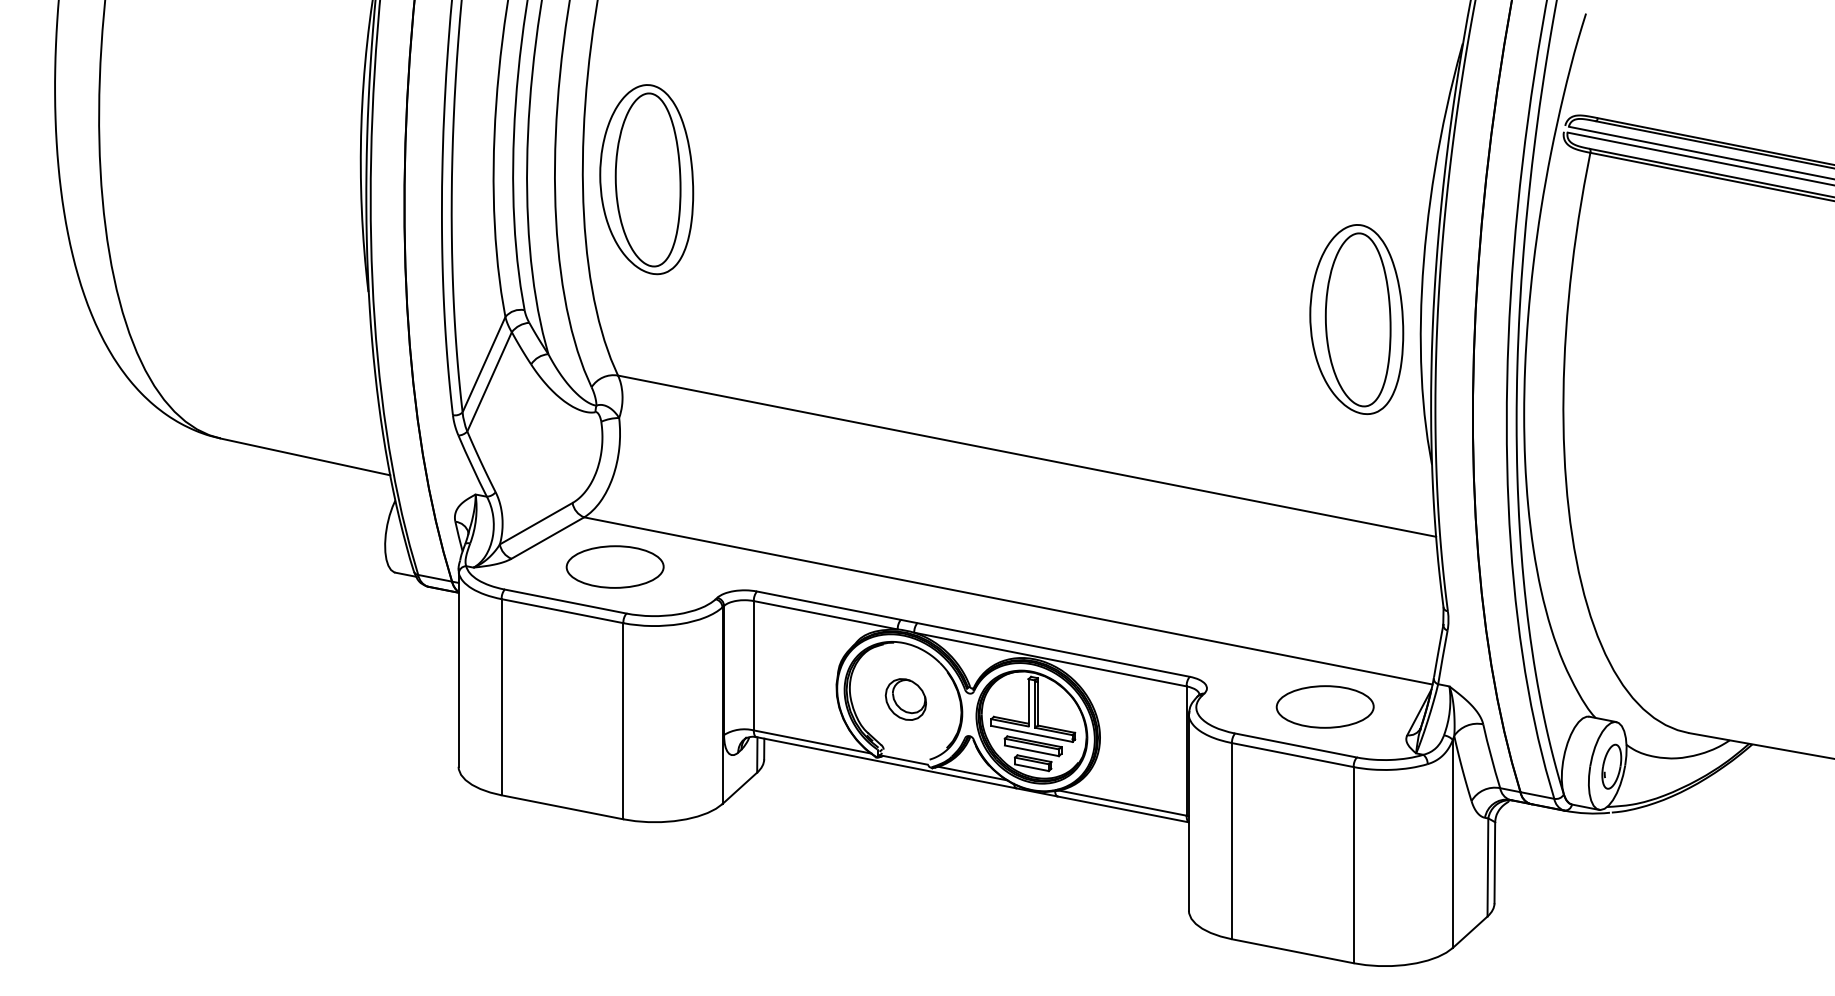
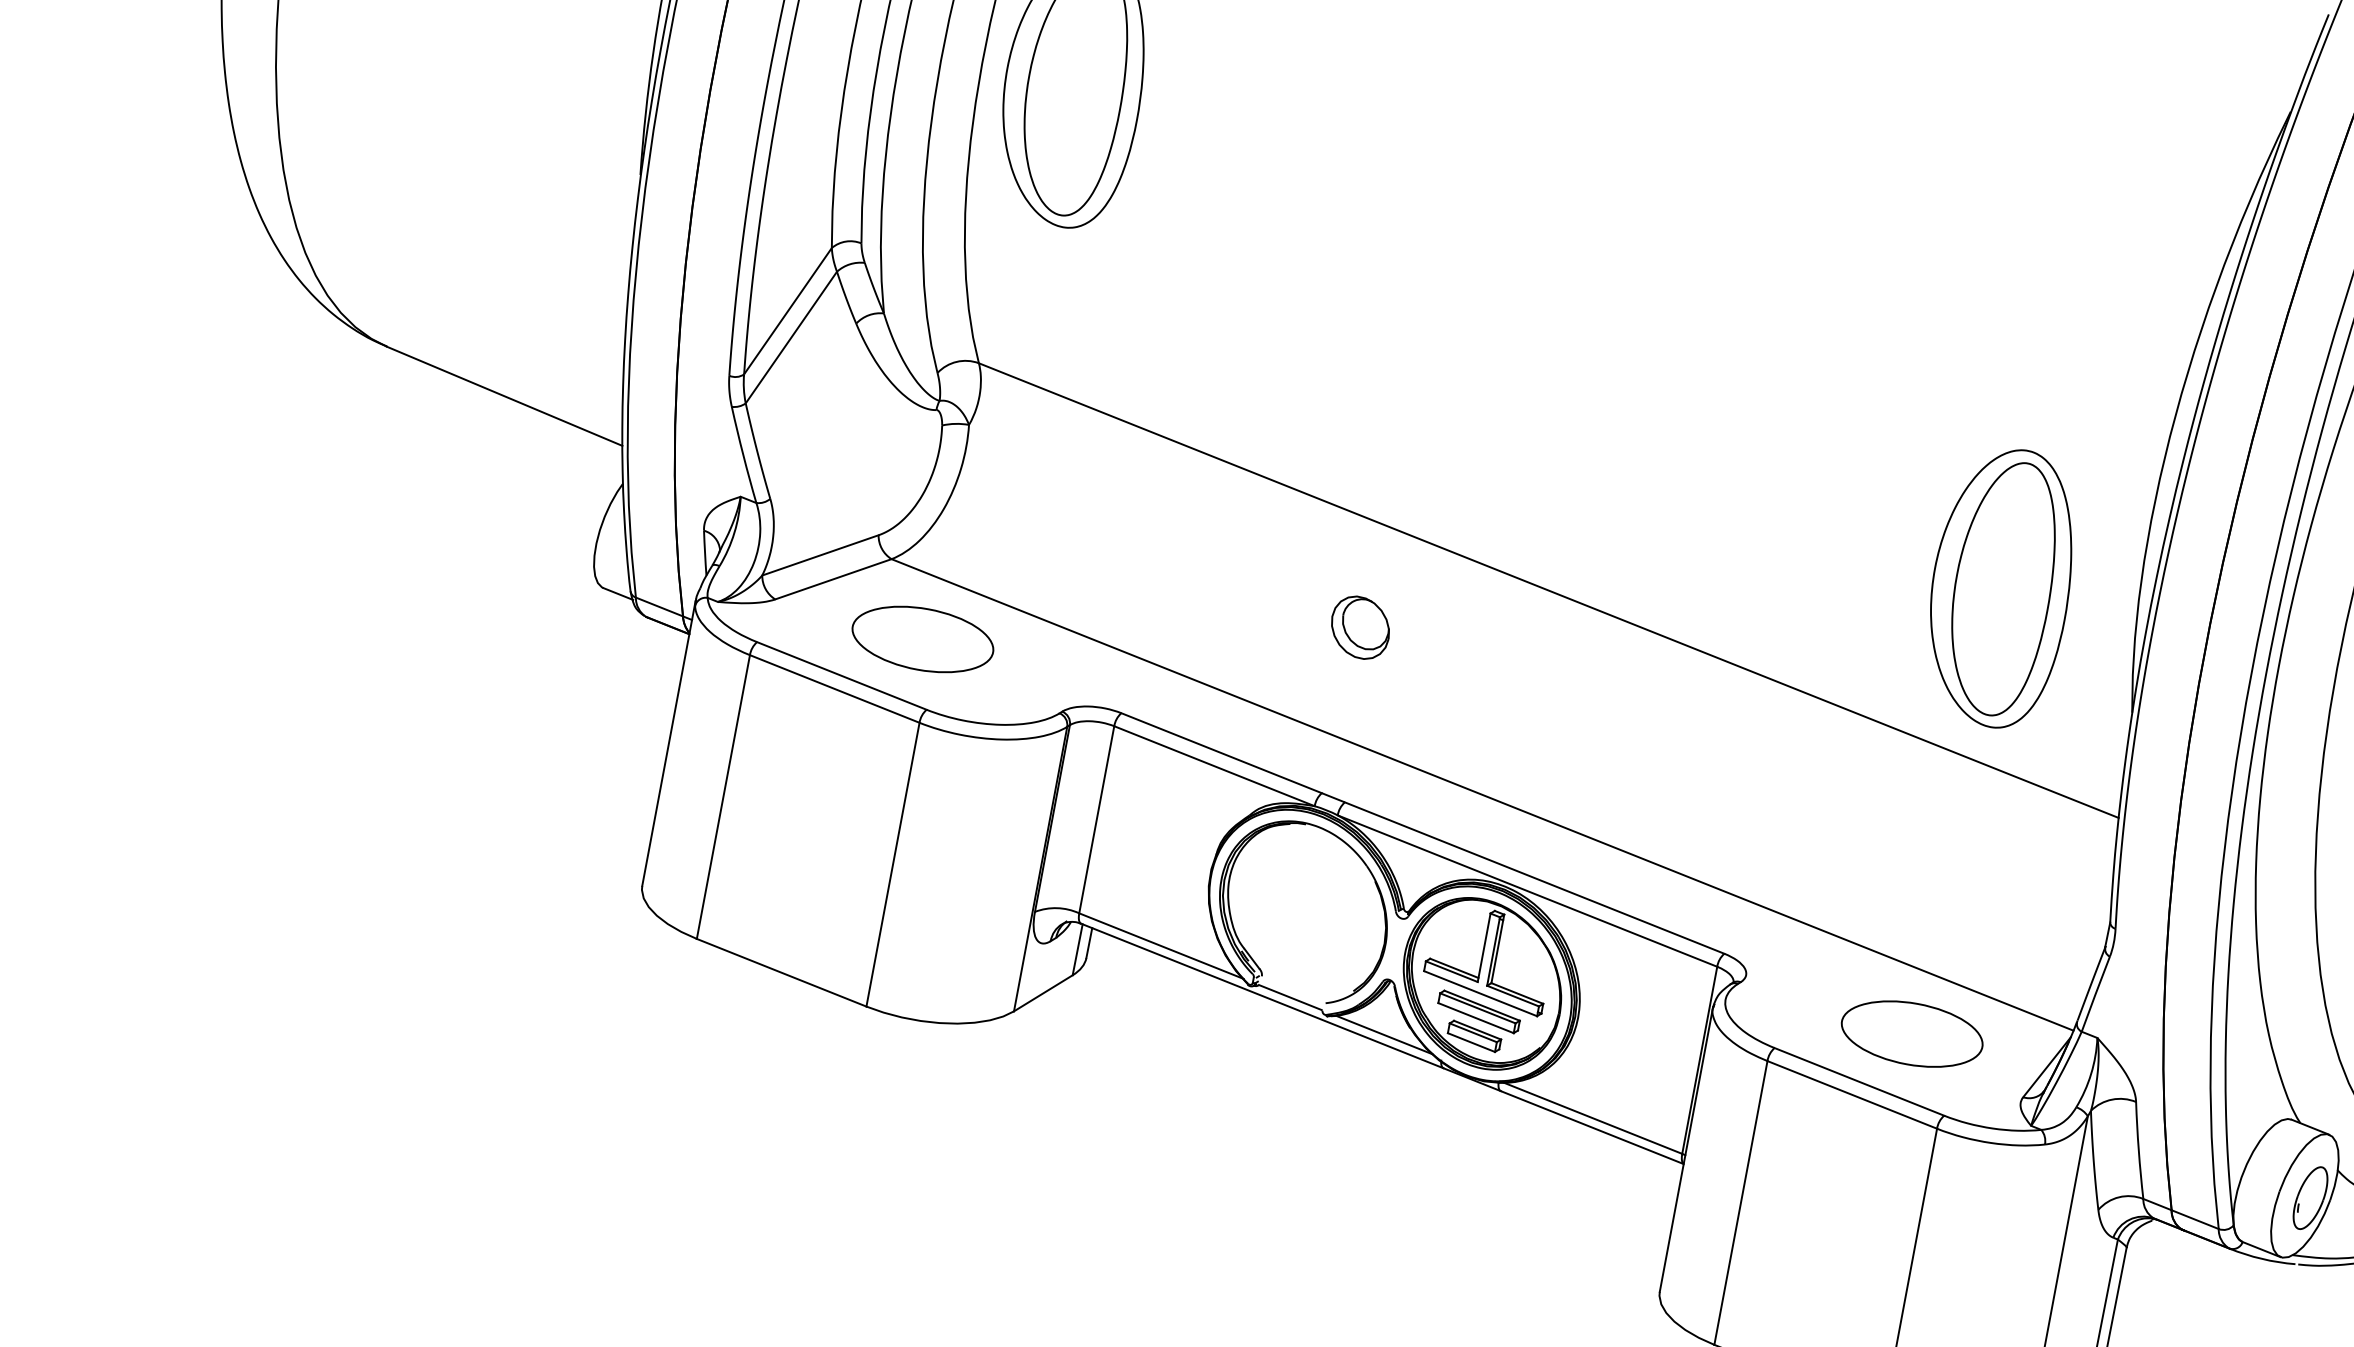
part: (1356, 319) -> (2000, 587), moved
part: (905, 699) -> (1359, 627), moved

